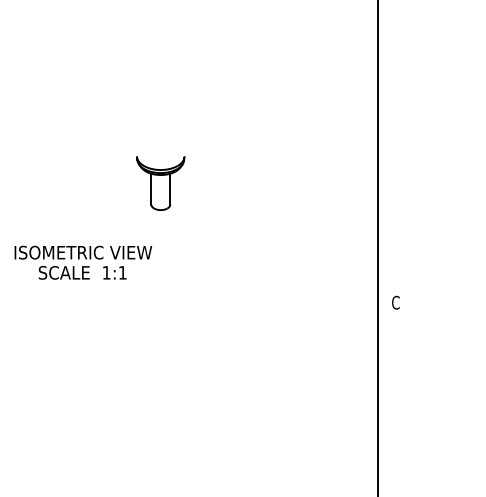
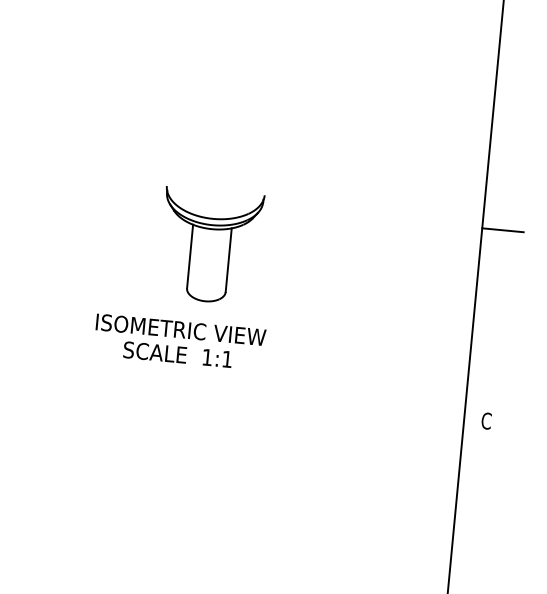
line: (394, 148) -> (502, 230), added
part: (160, 183) -> (210, 246), size x1.67
text: (83, 262) -> (180, 342), moved

